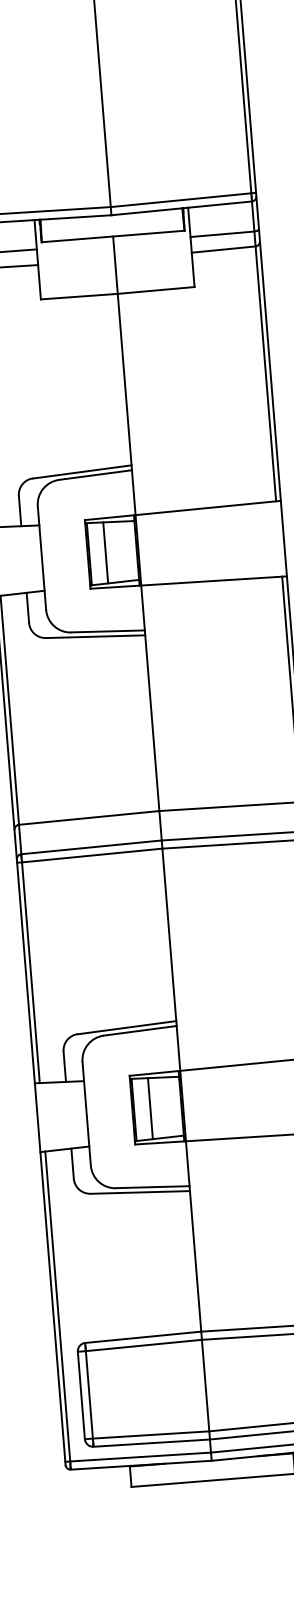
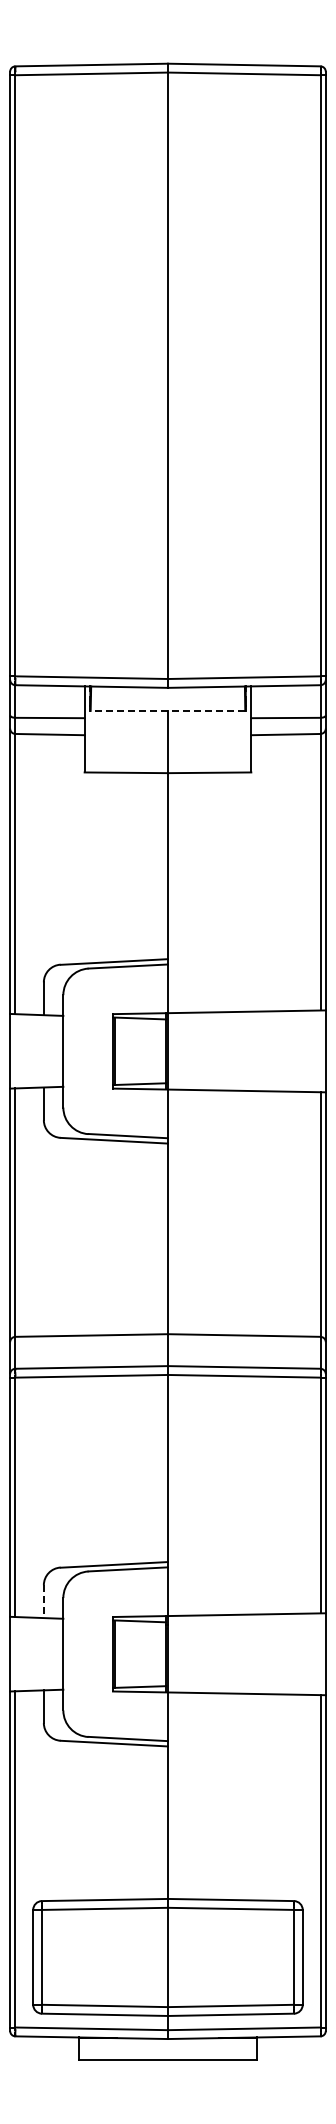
line: (112, 236) -> (167, 710), solid -> dashed
line: (105, 553) -> (132, 1051), removed
line: (64, 1067) -> (43, 1602), solid -> dashed
line: (150, 1108) -> (132, 1654), removed

